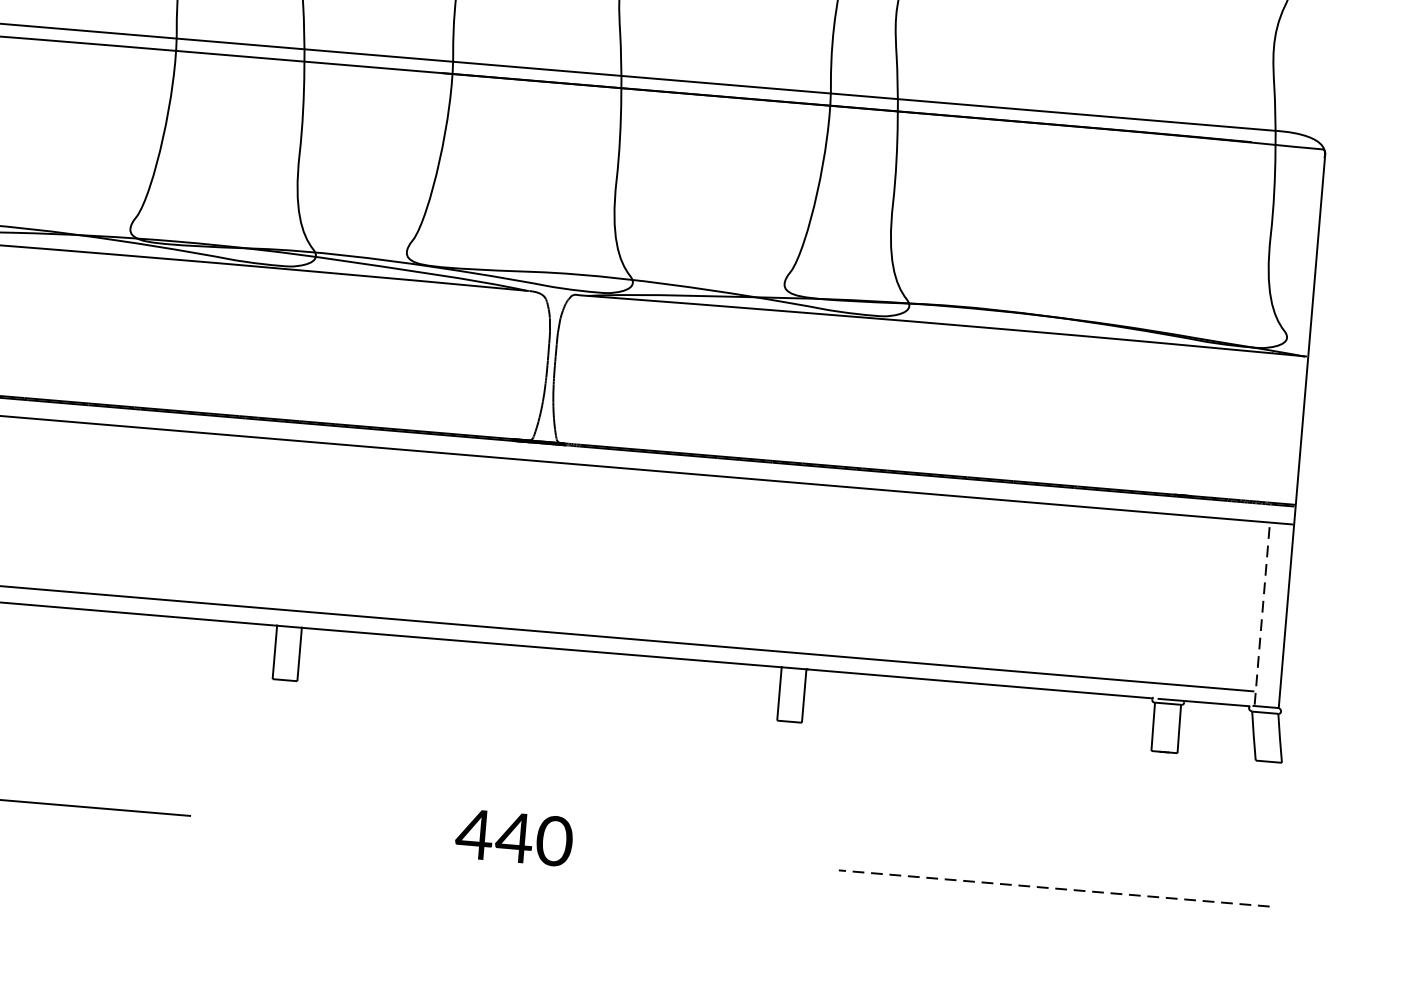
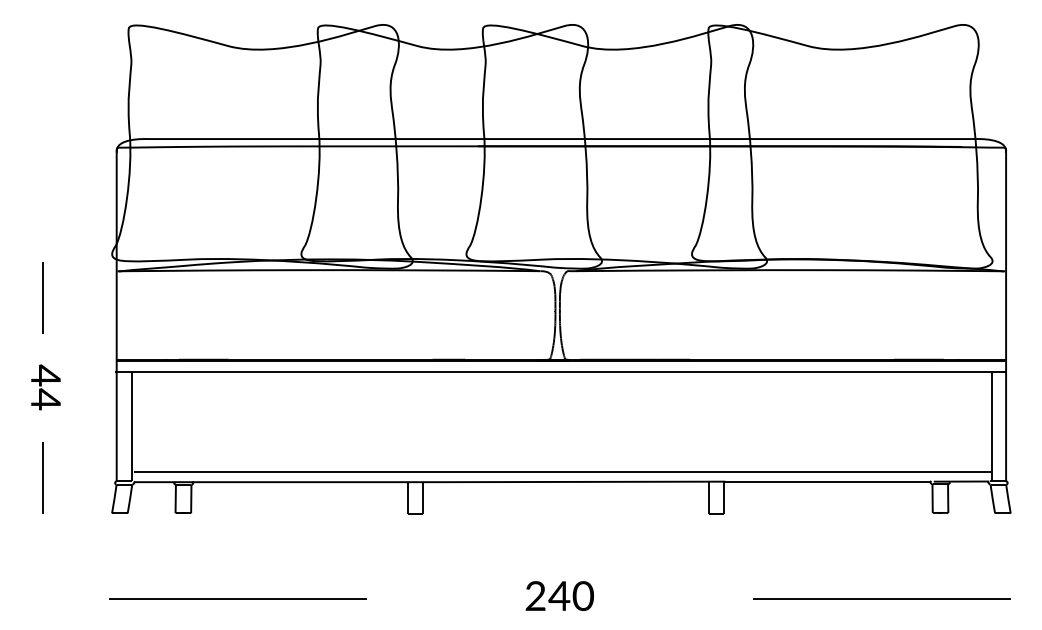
line: (1262, 612) -> (991, 425), dashed -> solid
text: (474, 833) -> (535, 595), 440 -> 240
line: (1053, 888) -> (881, 599), dashed -> solid

